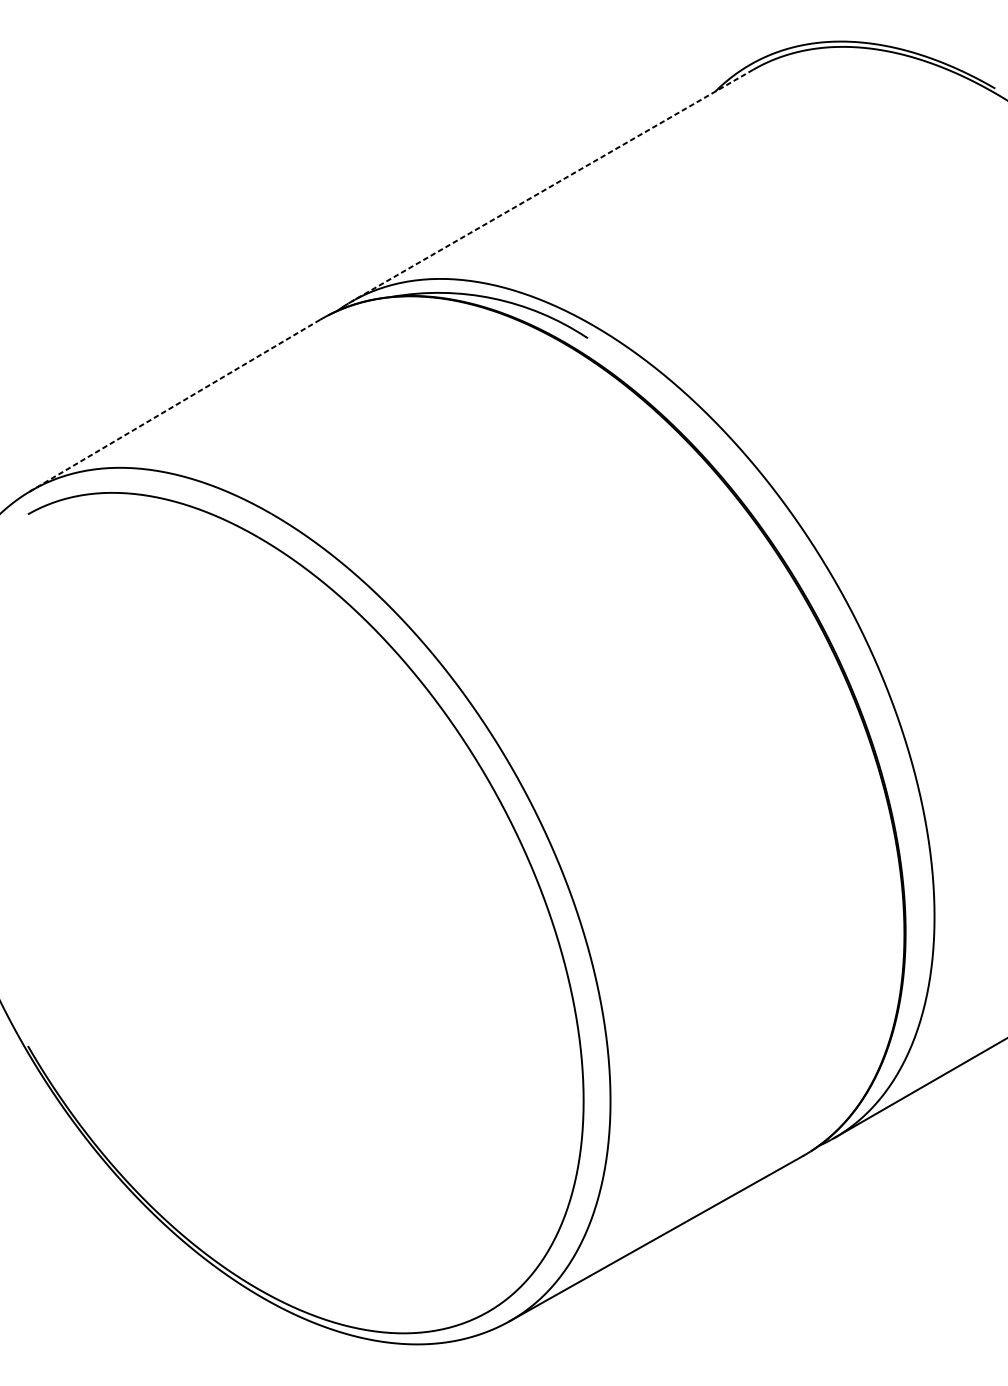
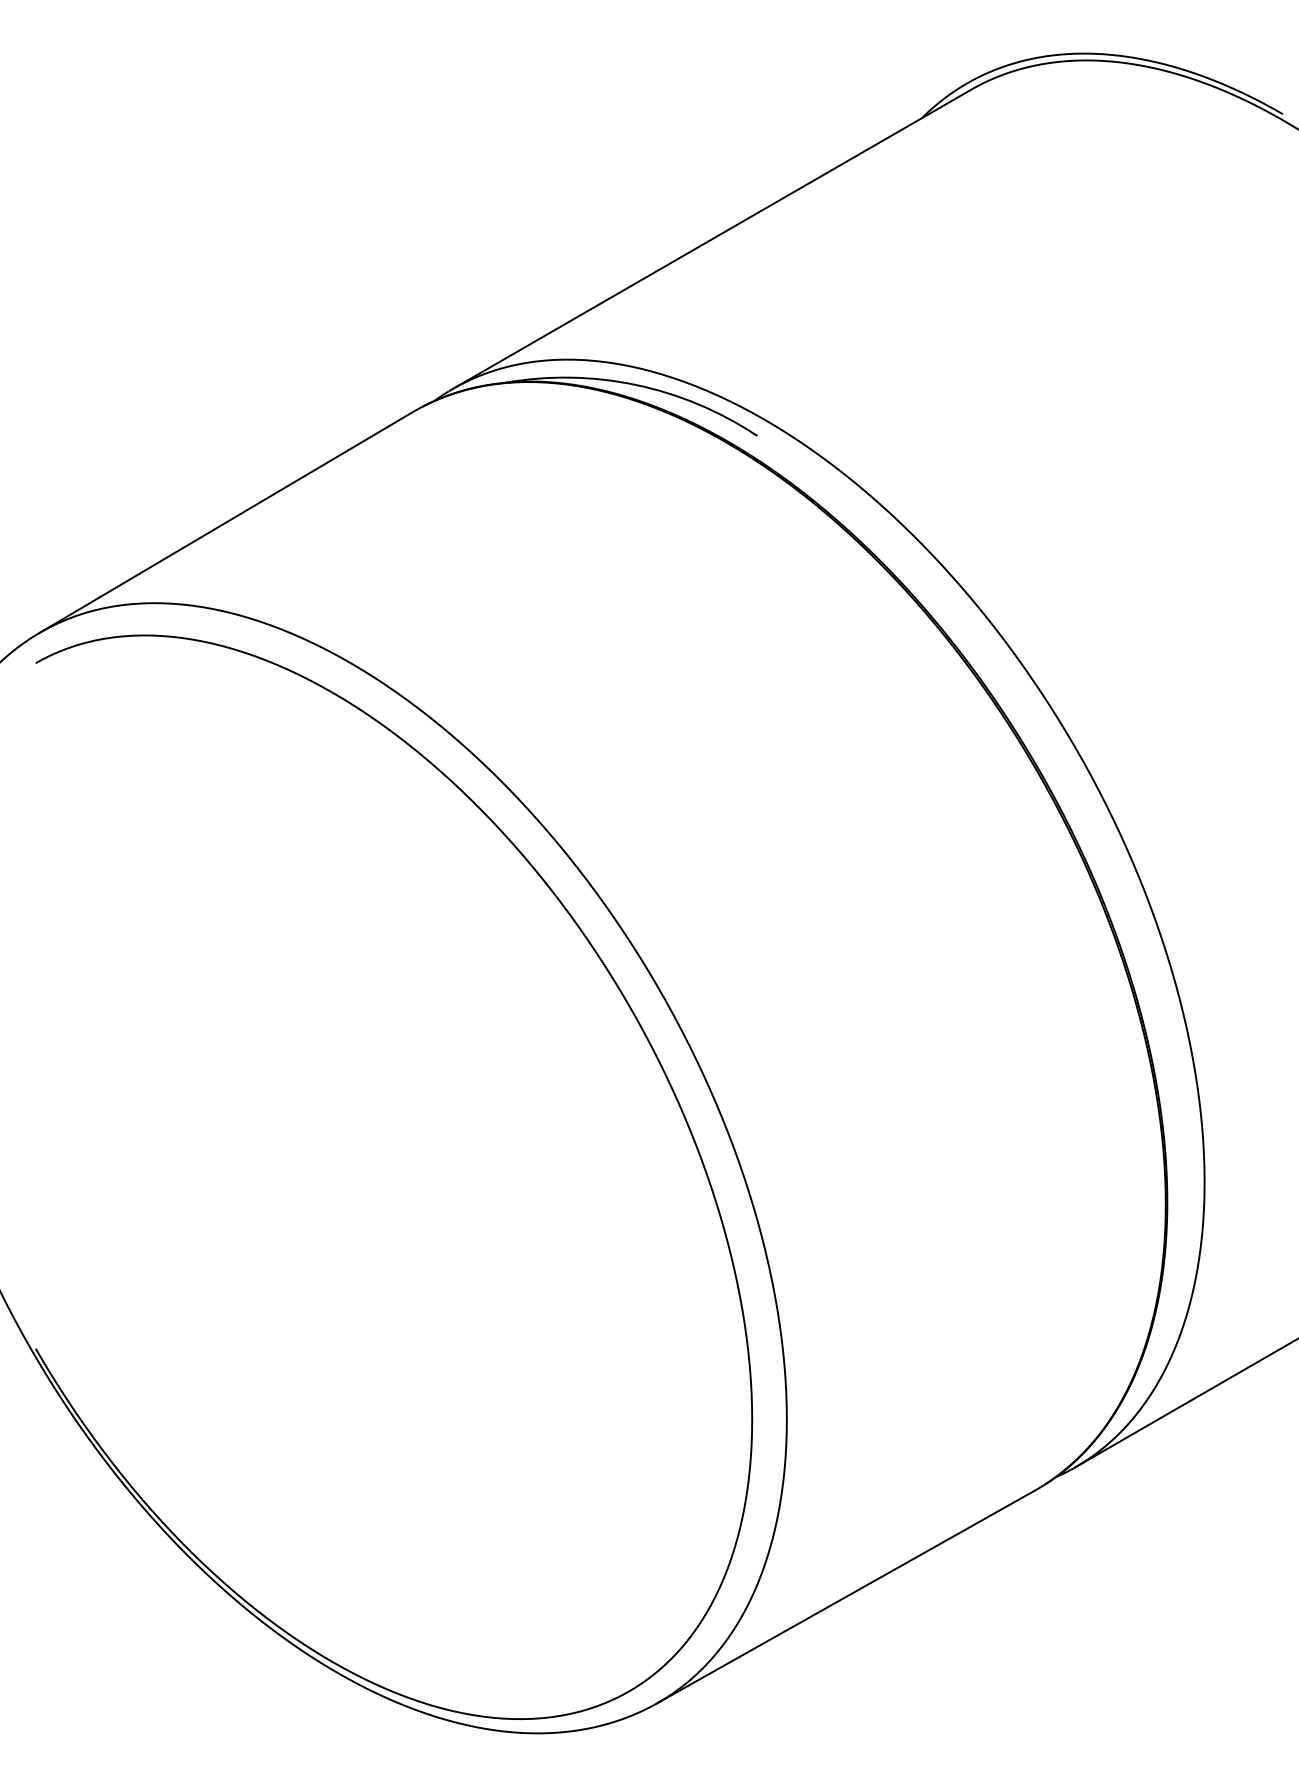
line: (552, 185) -> (711, 239), dashed -> solid
line: (175, 405) -> (225, 522), dashed -> solid

